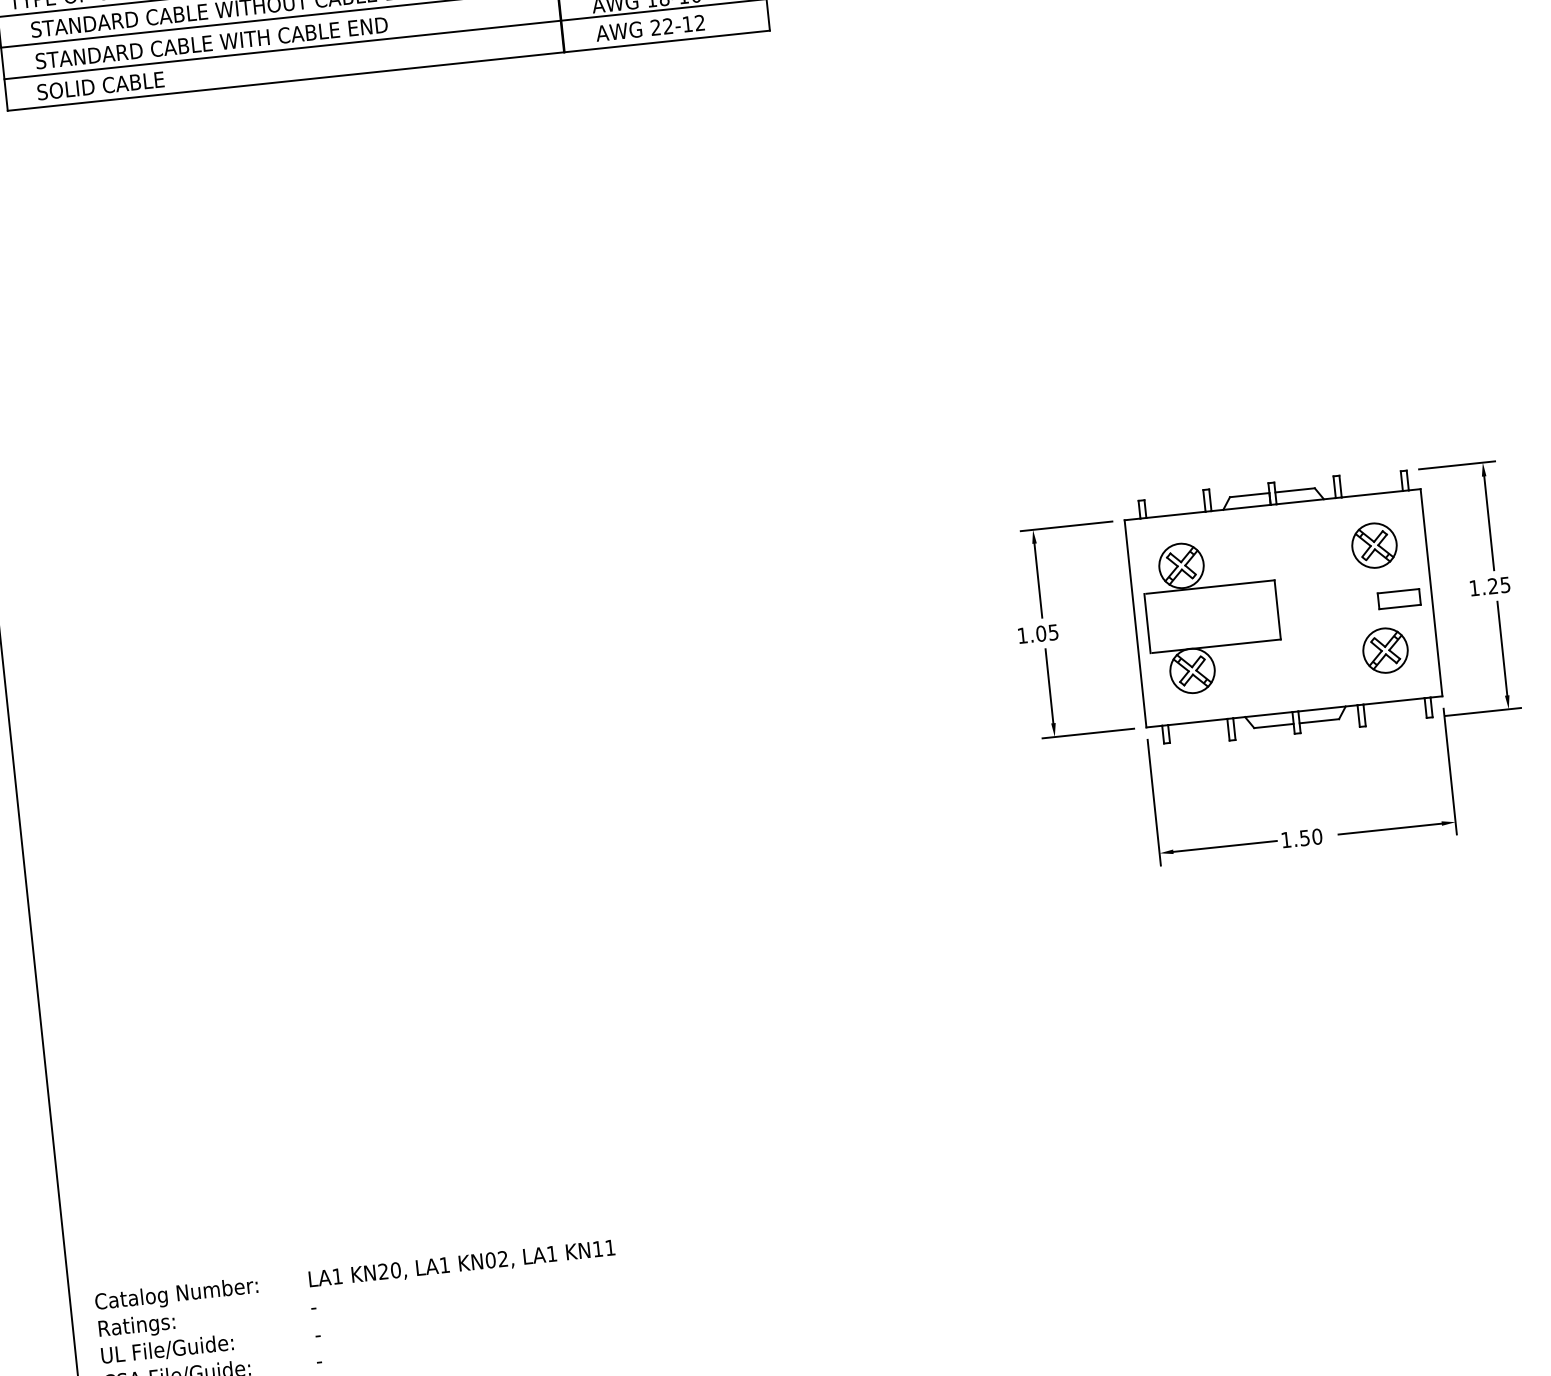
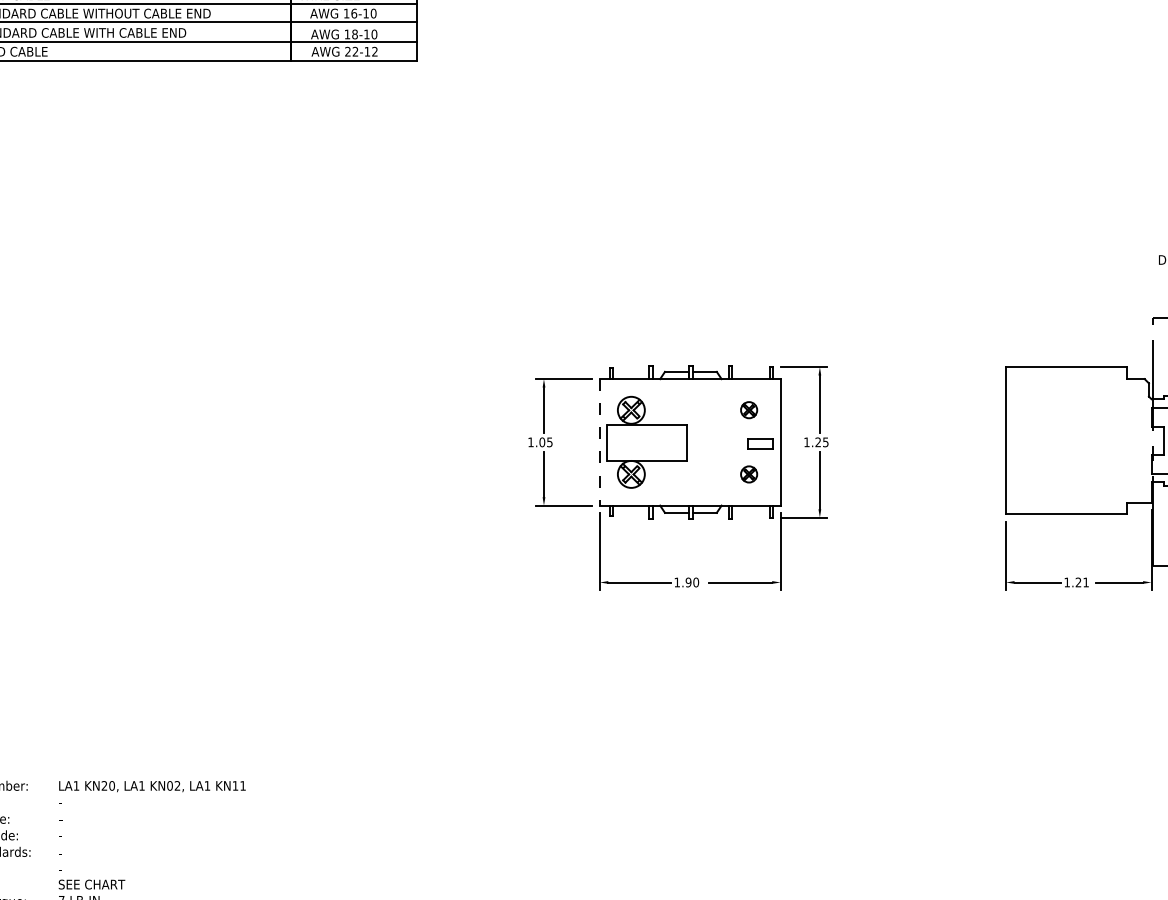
part: (1373, 544) -> (748, 409), size x0.6
line: (1134, 624) -> (599, 442), solid -> dashed
part: (1384, 650) -> (748, 474), size x0.6
text: (1304, 838) -> (688, 582), 1.50 -> 1.90

